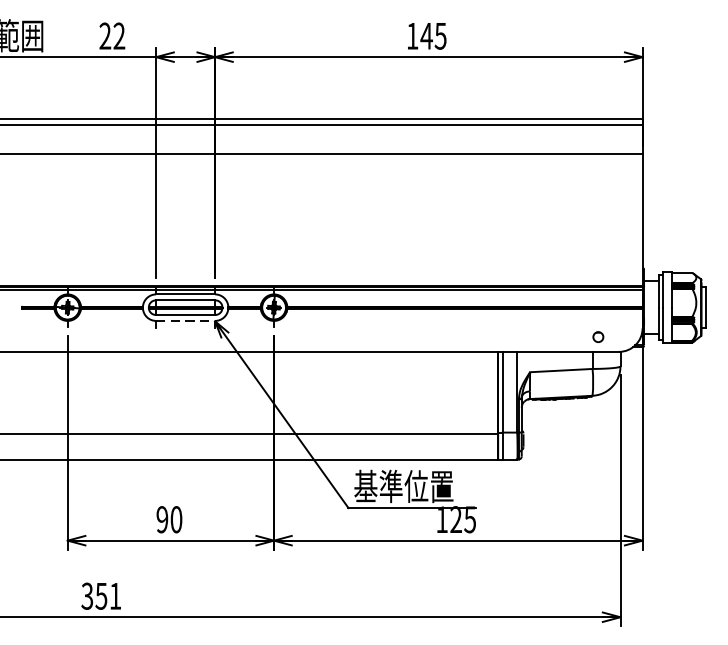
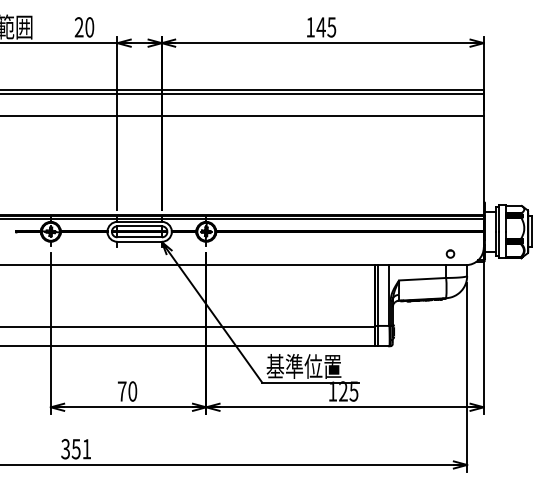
text: (119, 36) -> (89, 27), 22 -> 20
line: (186, 320) -> (140, 241), dashed -> solid
text: (161, 519) -> (121, 391), 90 -> 70

